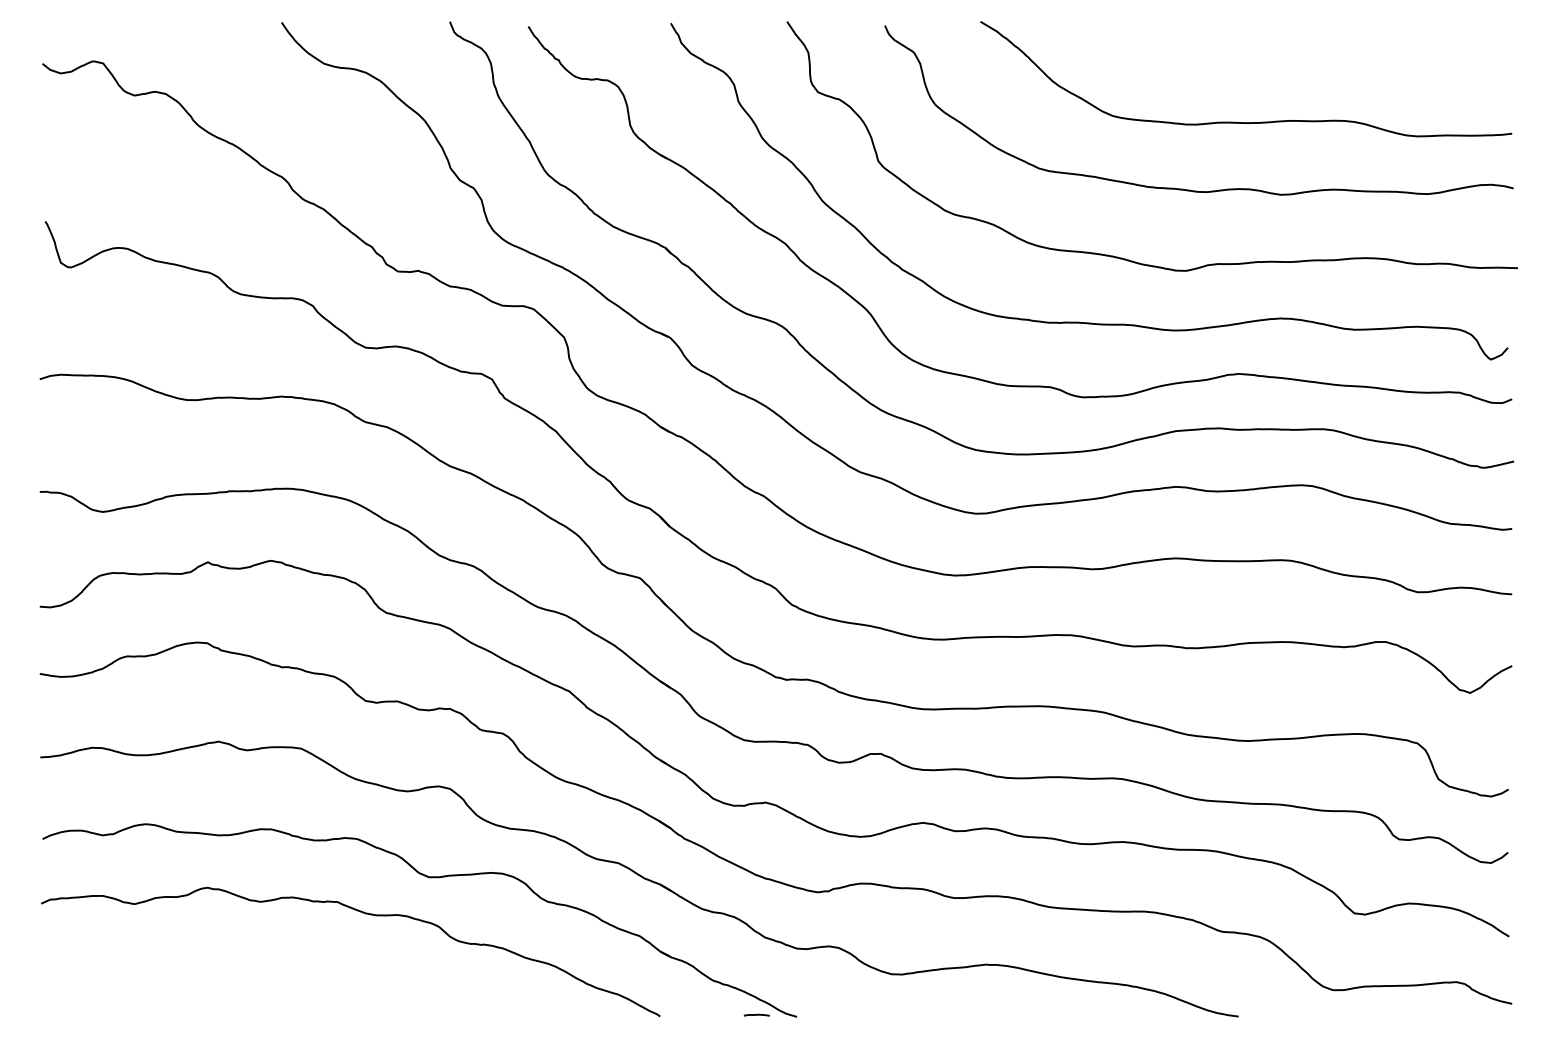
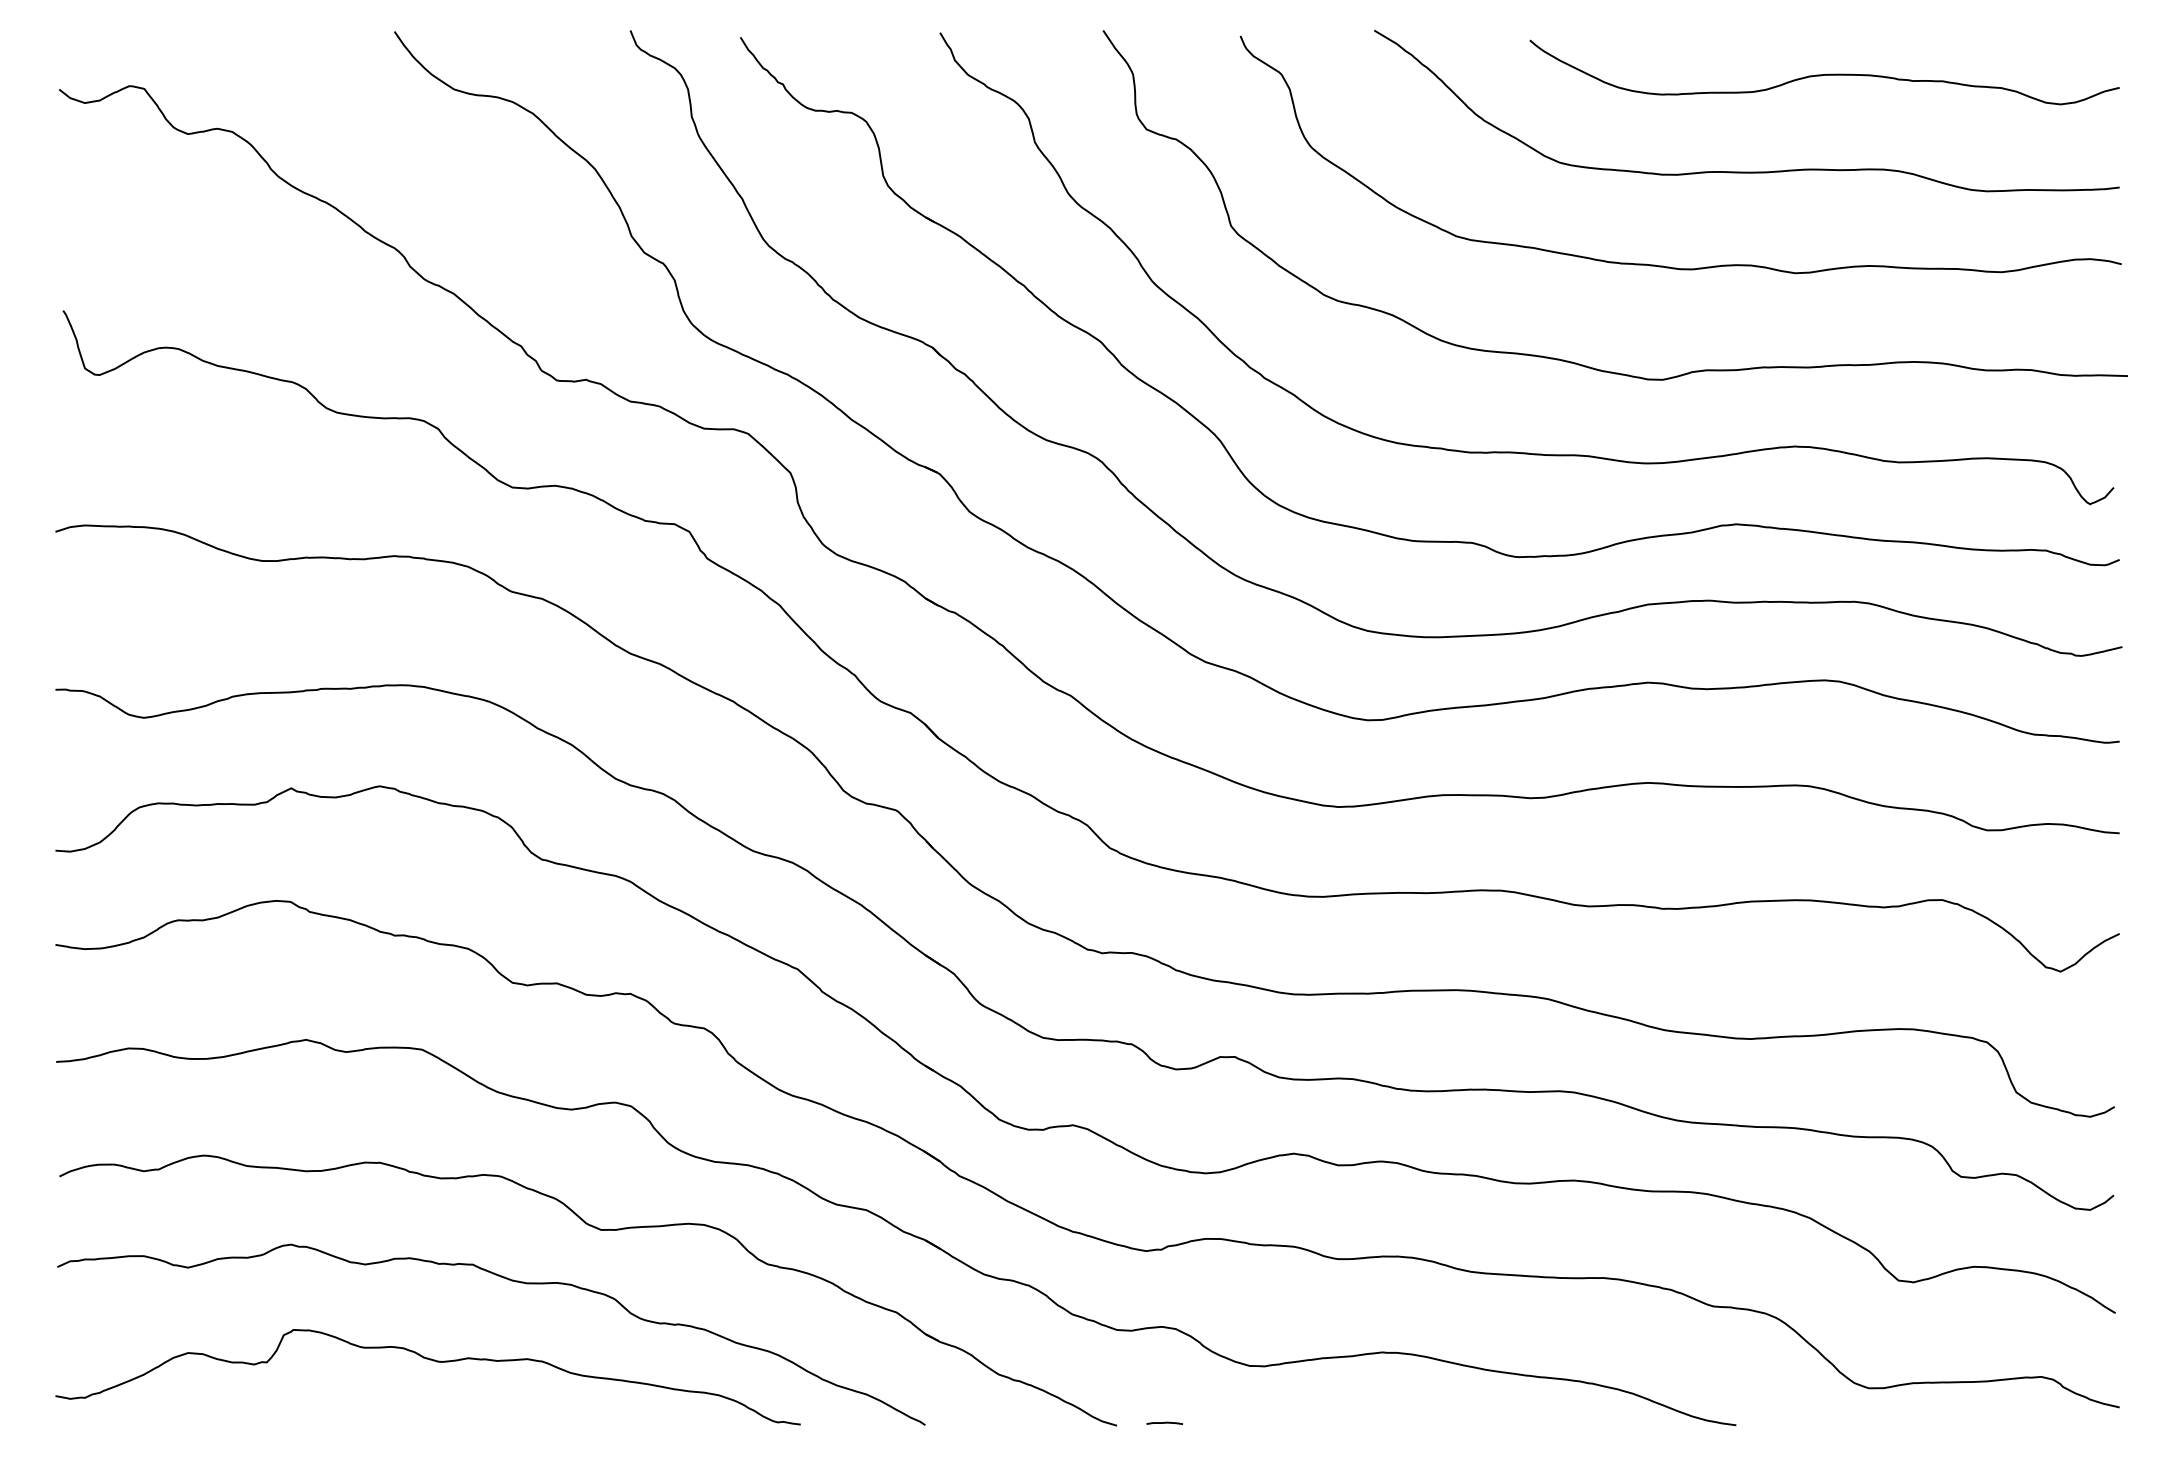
curve: (1301, 53) -> (1824, 74), added
curve: (309, 971) -> (433, 1361), added
curve: (756, 1014) -> (1164, 1422), moved

